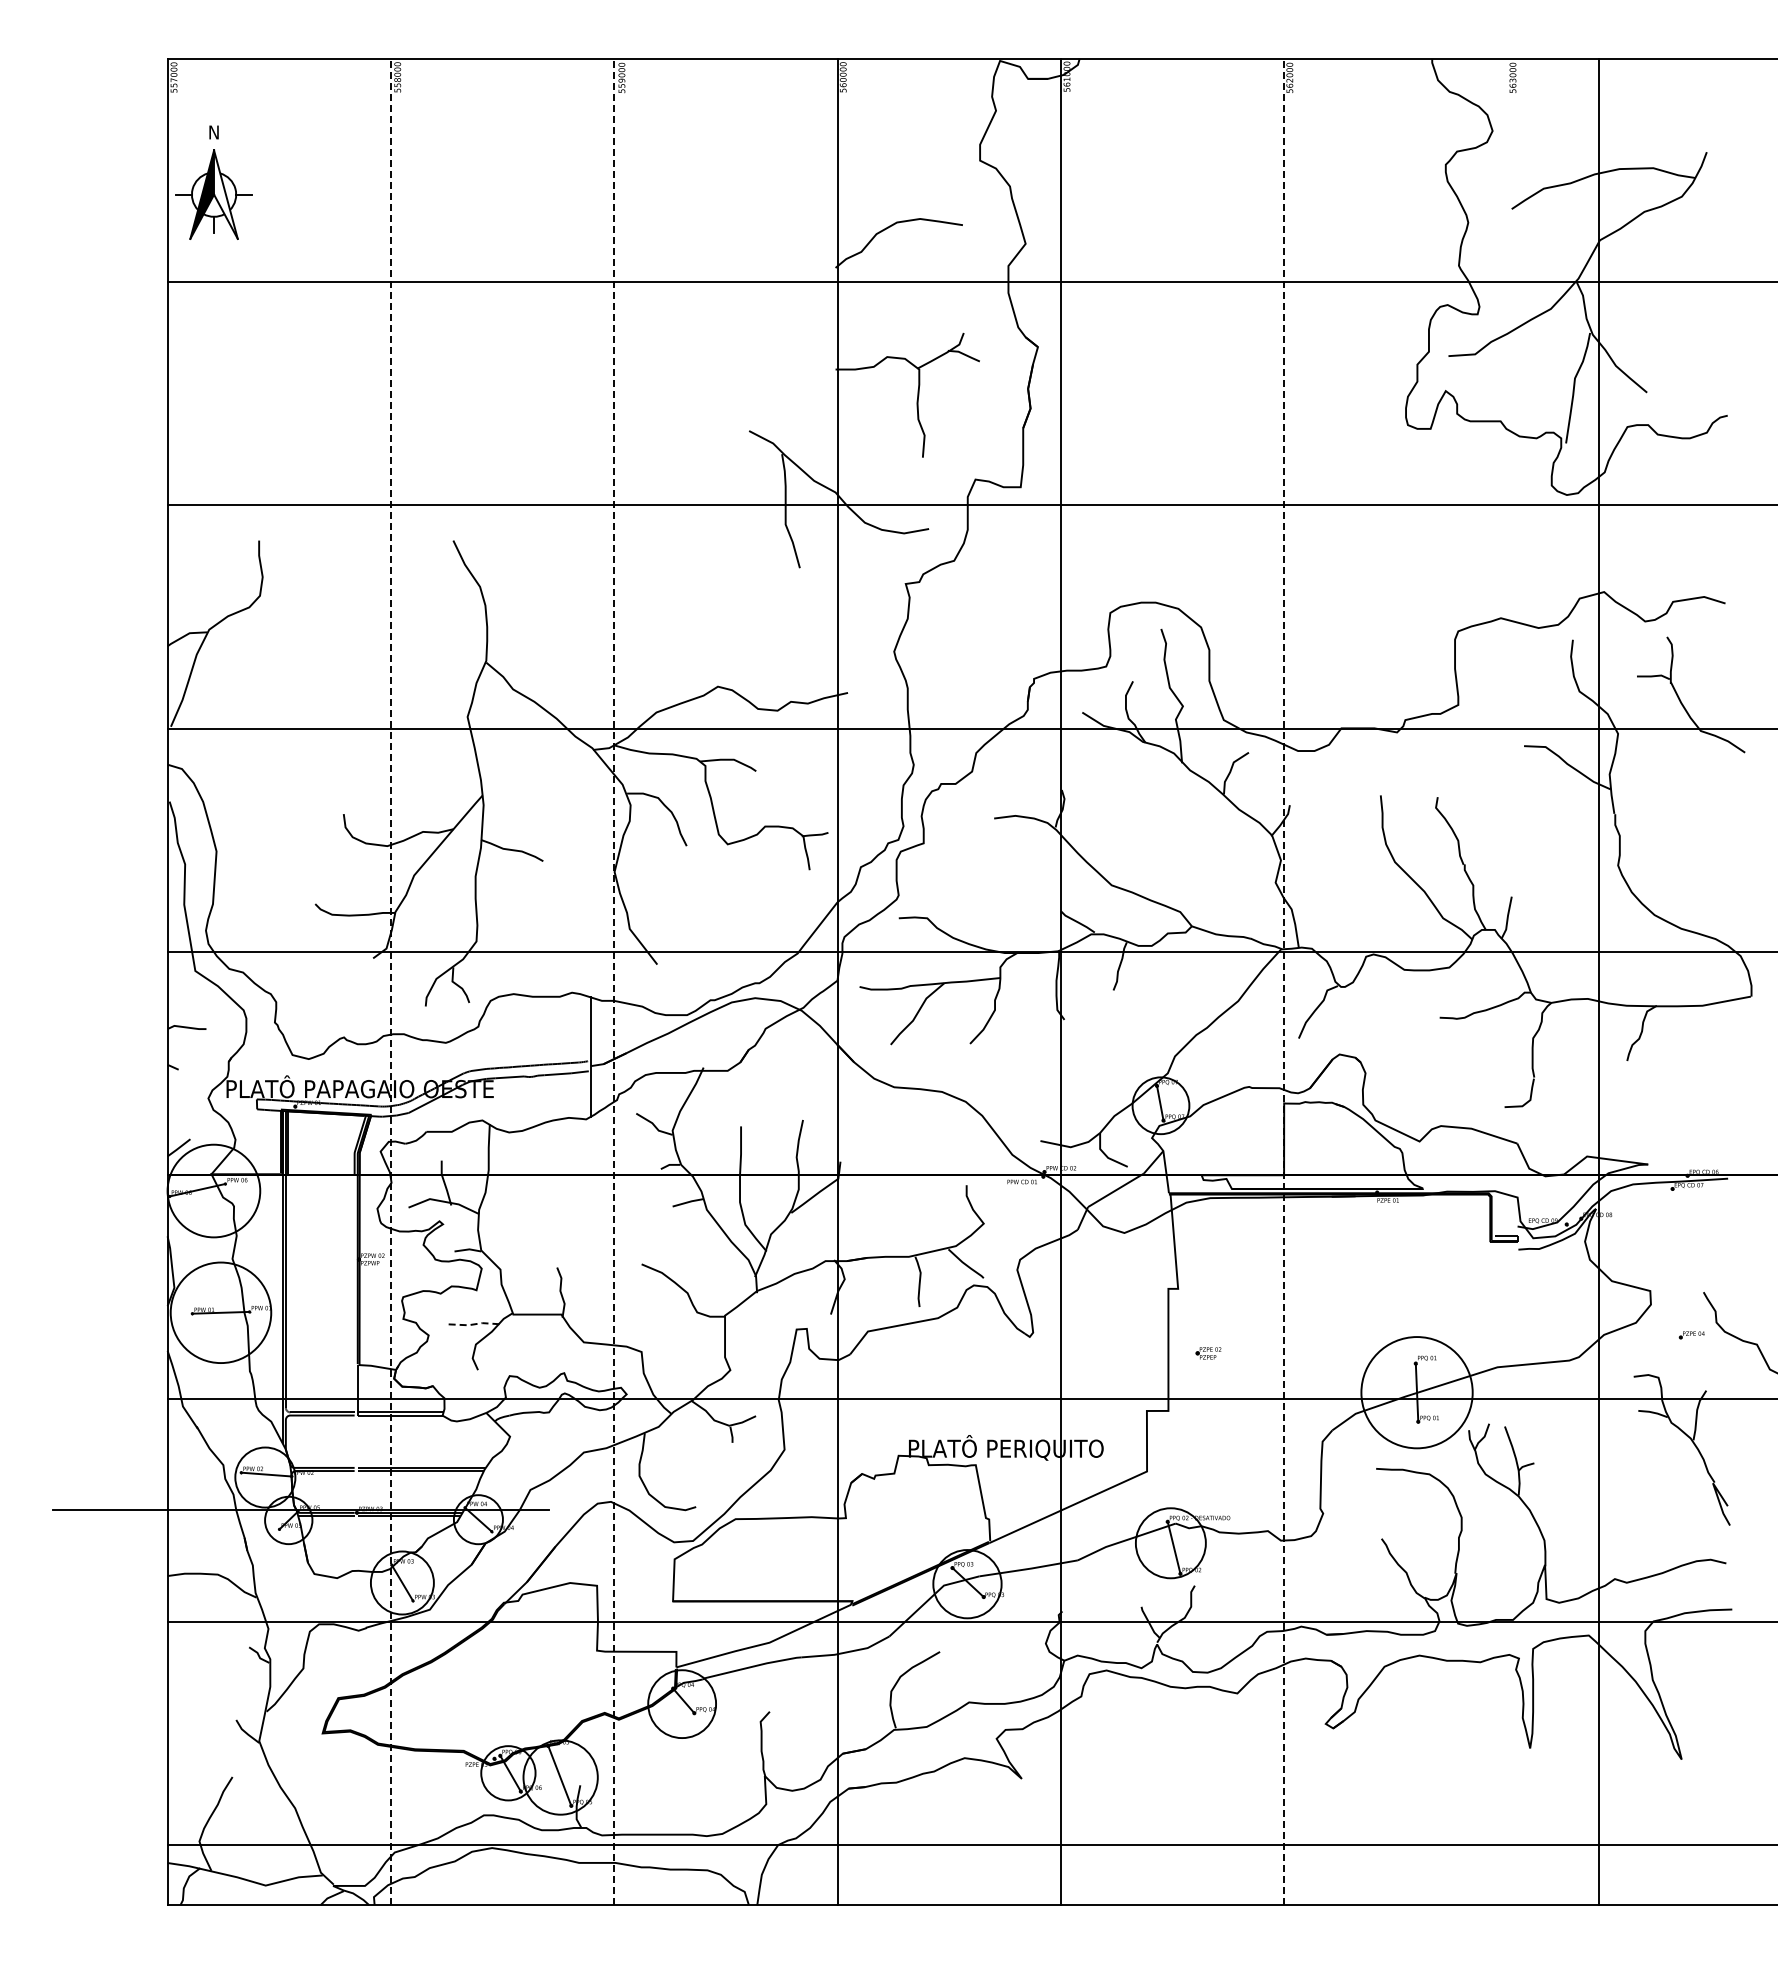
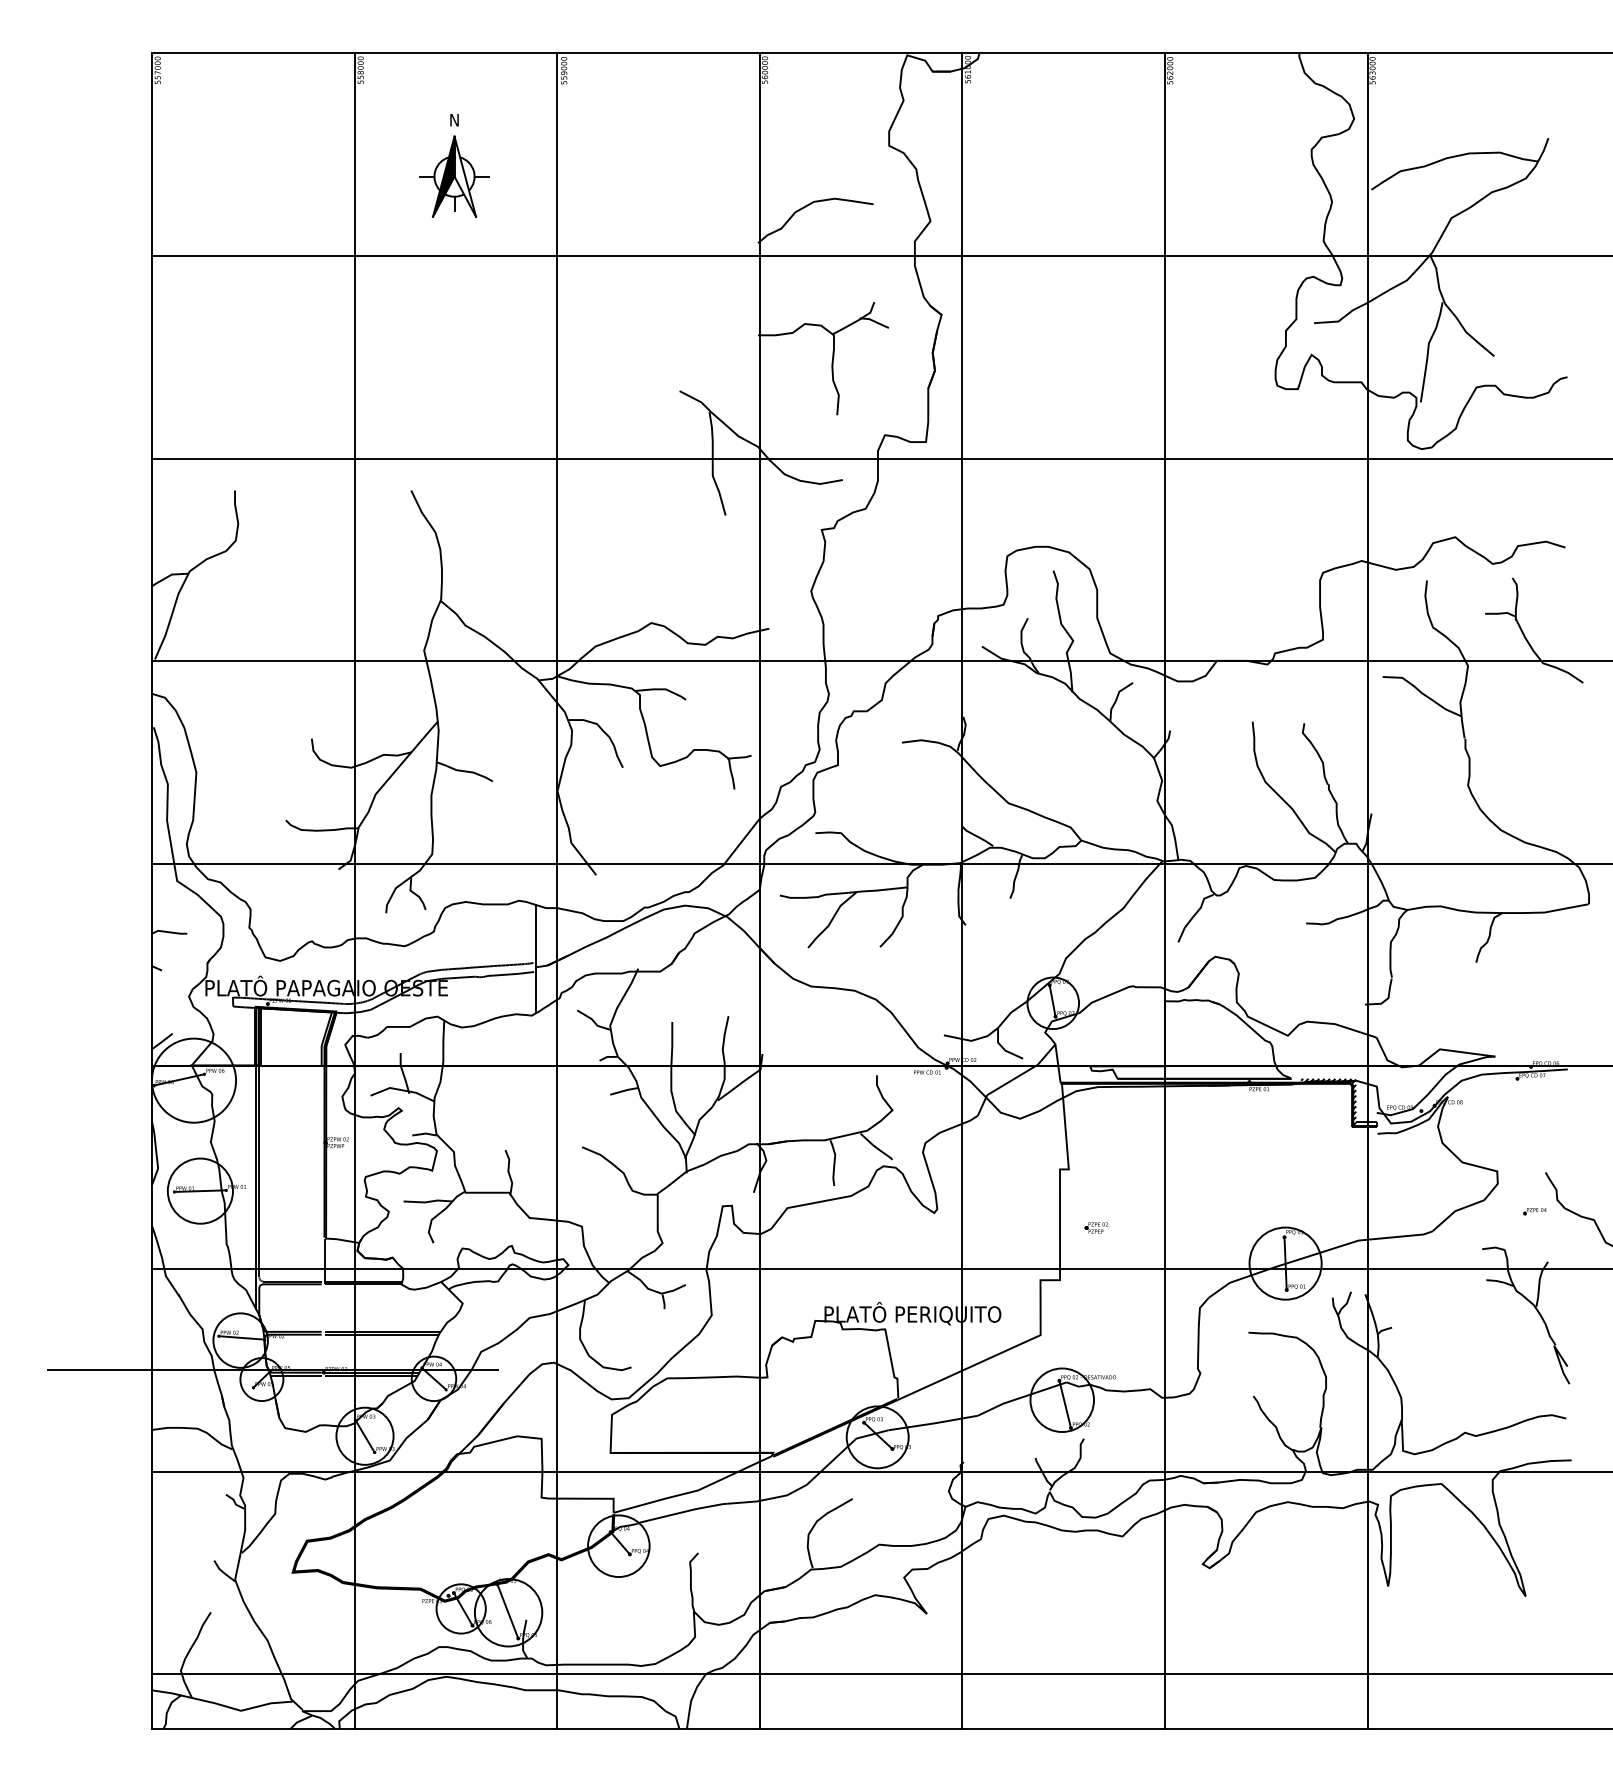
part: (213, 182) -> (454, 165), moved
line: (390, 981) -> (354, 890), dashed -> solid
line: (614, 981) -> (557, 890), dashed -> solid
line: (1284, 981) -> (1165, 890), dashed -> solid
line: (1599, 981) -> (1367, 890), moved
hatch: (1464, 1214) -> (1328, 1101), added
circle: (220, 1312) -> (199, 1190), size x0.71
line: (472, 1324) -> (428, 1201), dashed -> solid
circle: (1416, 1392) -> (1285, 1263), size x0.71

